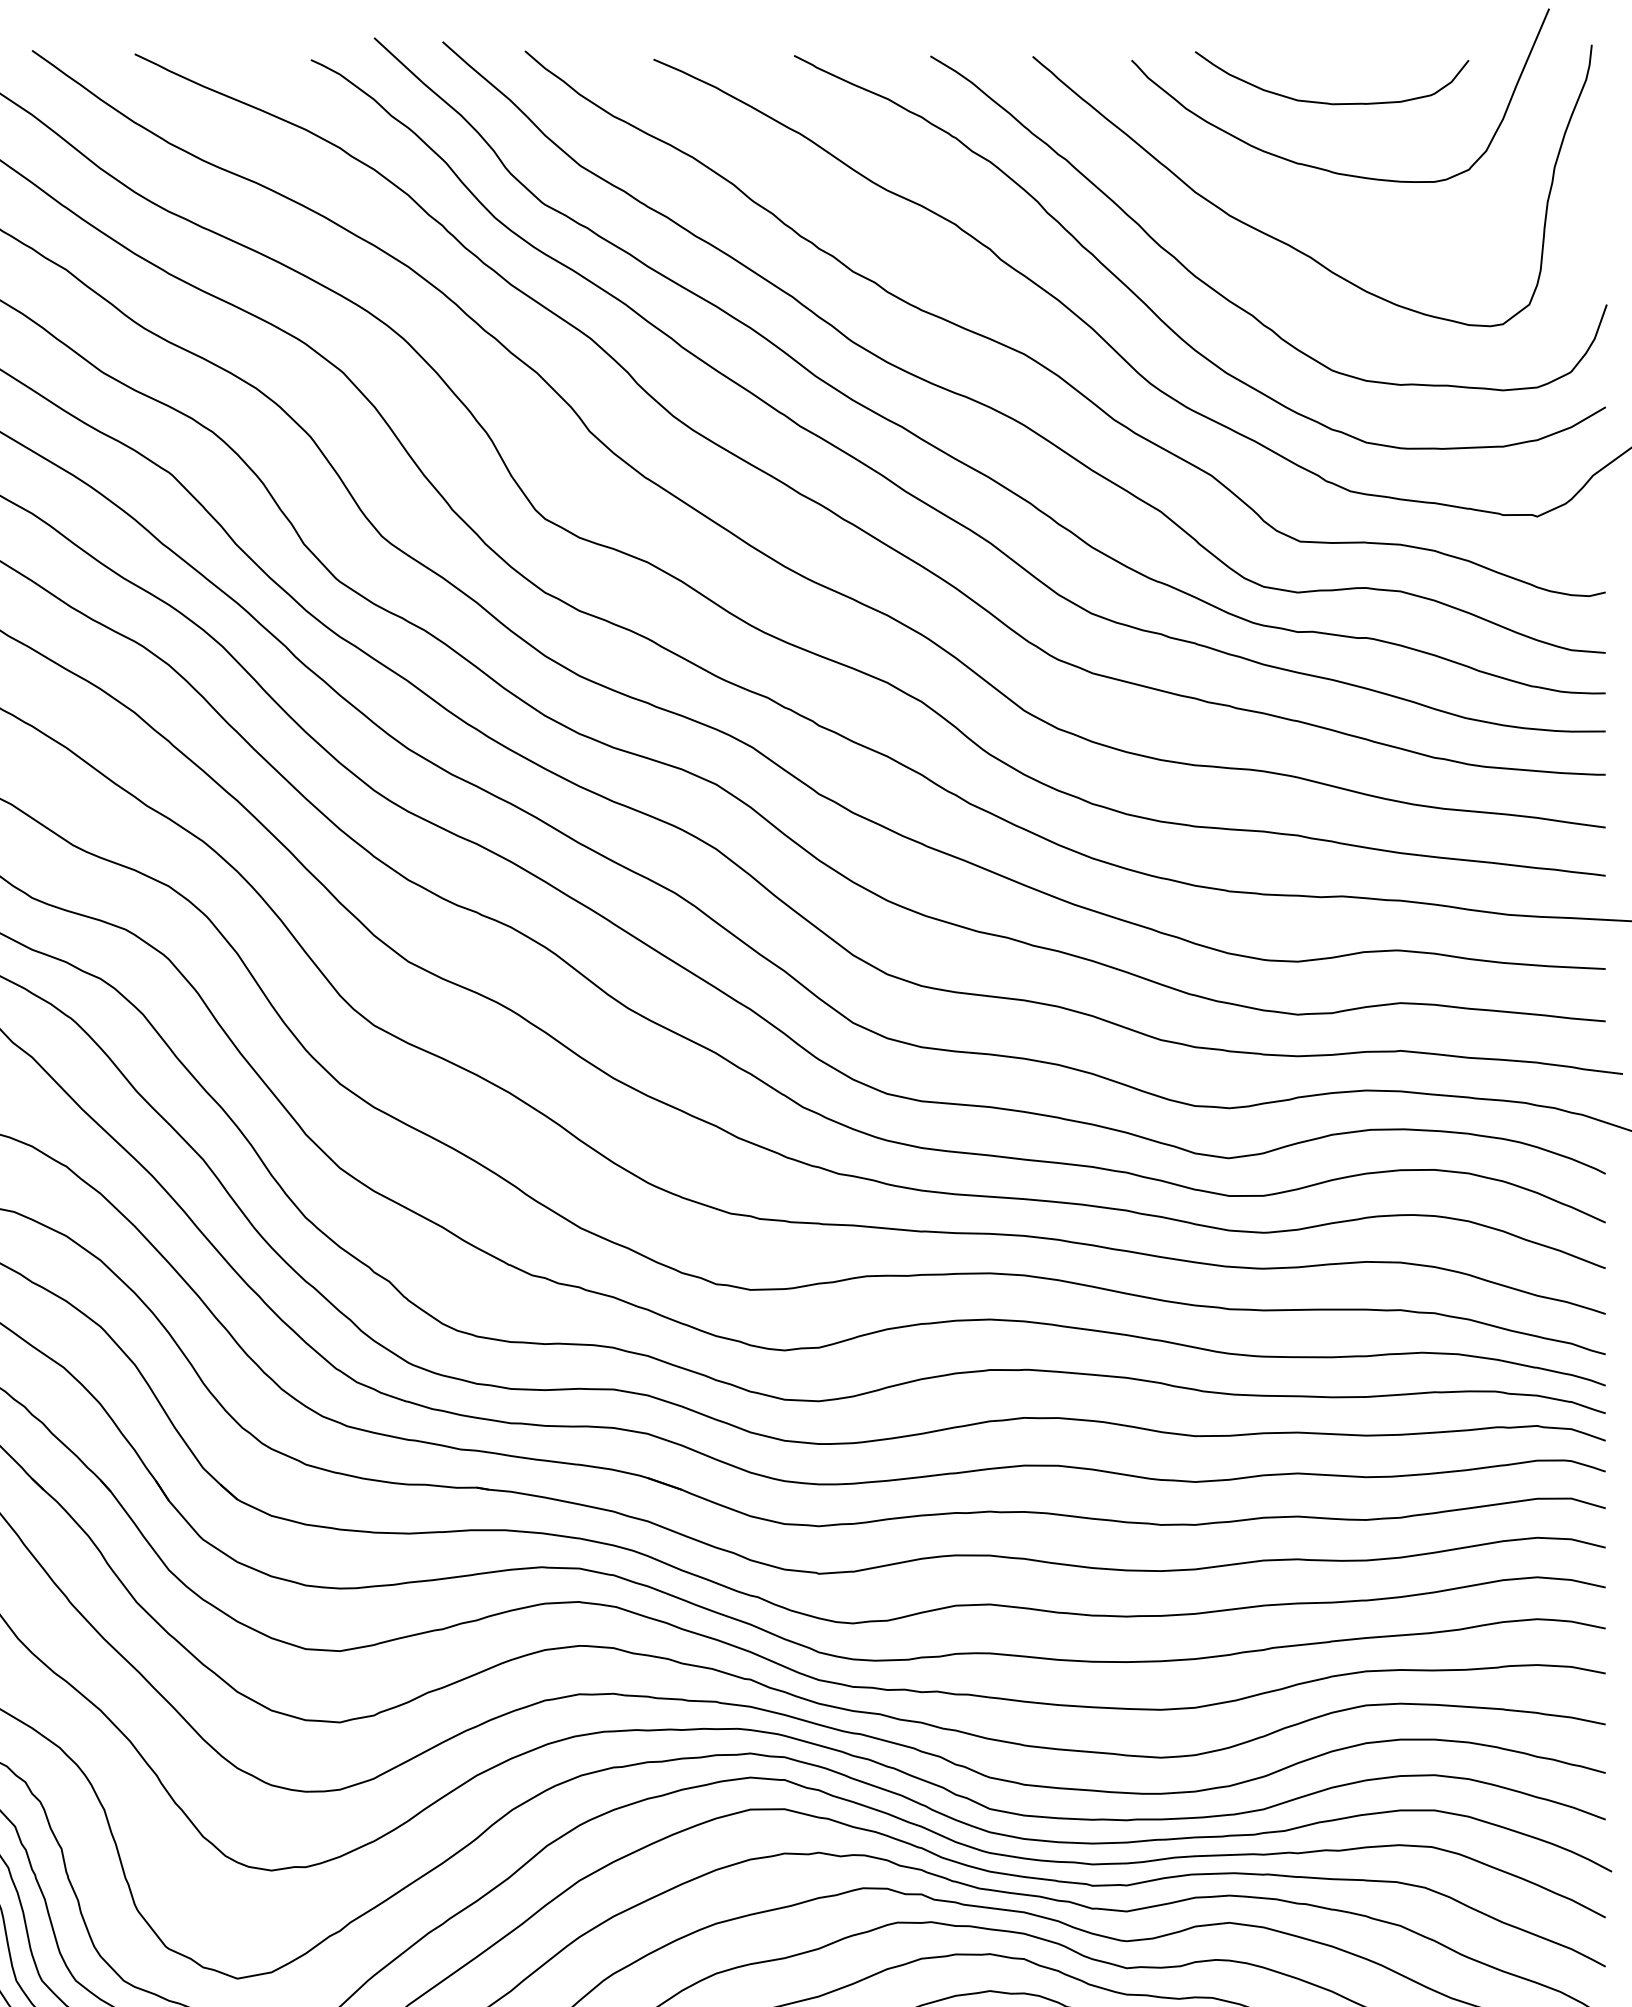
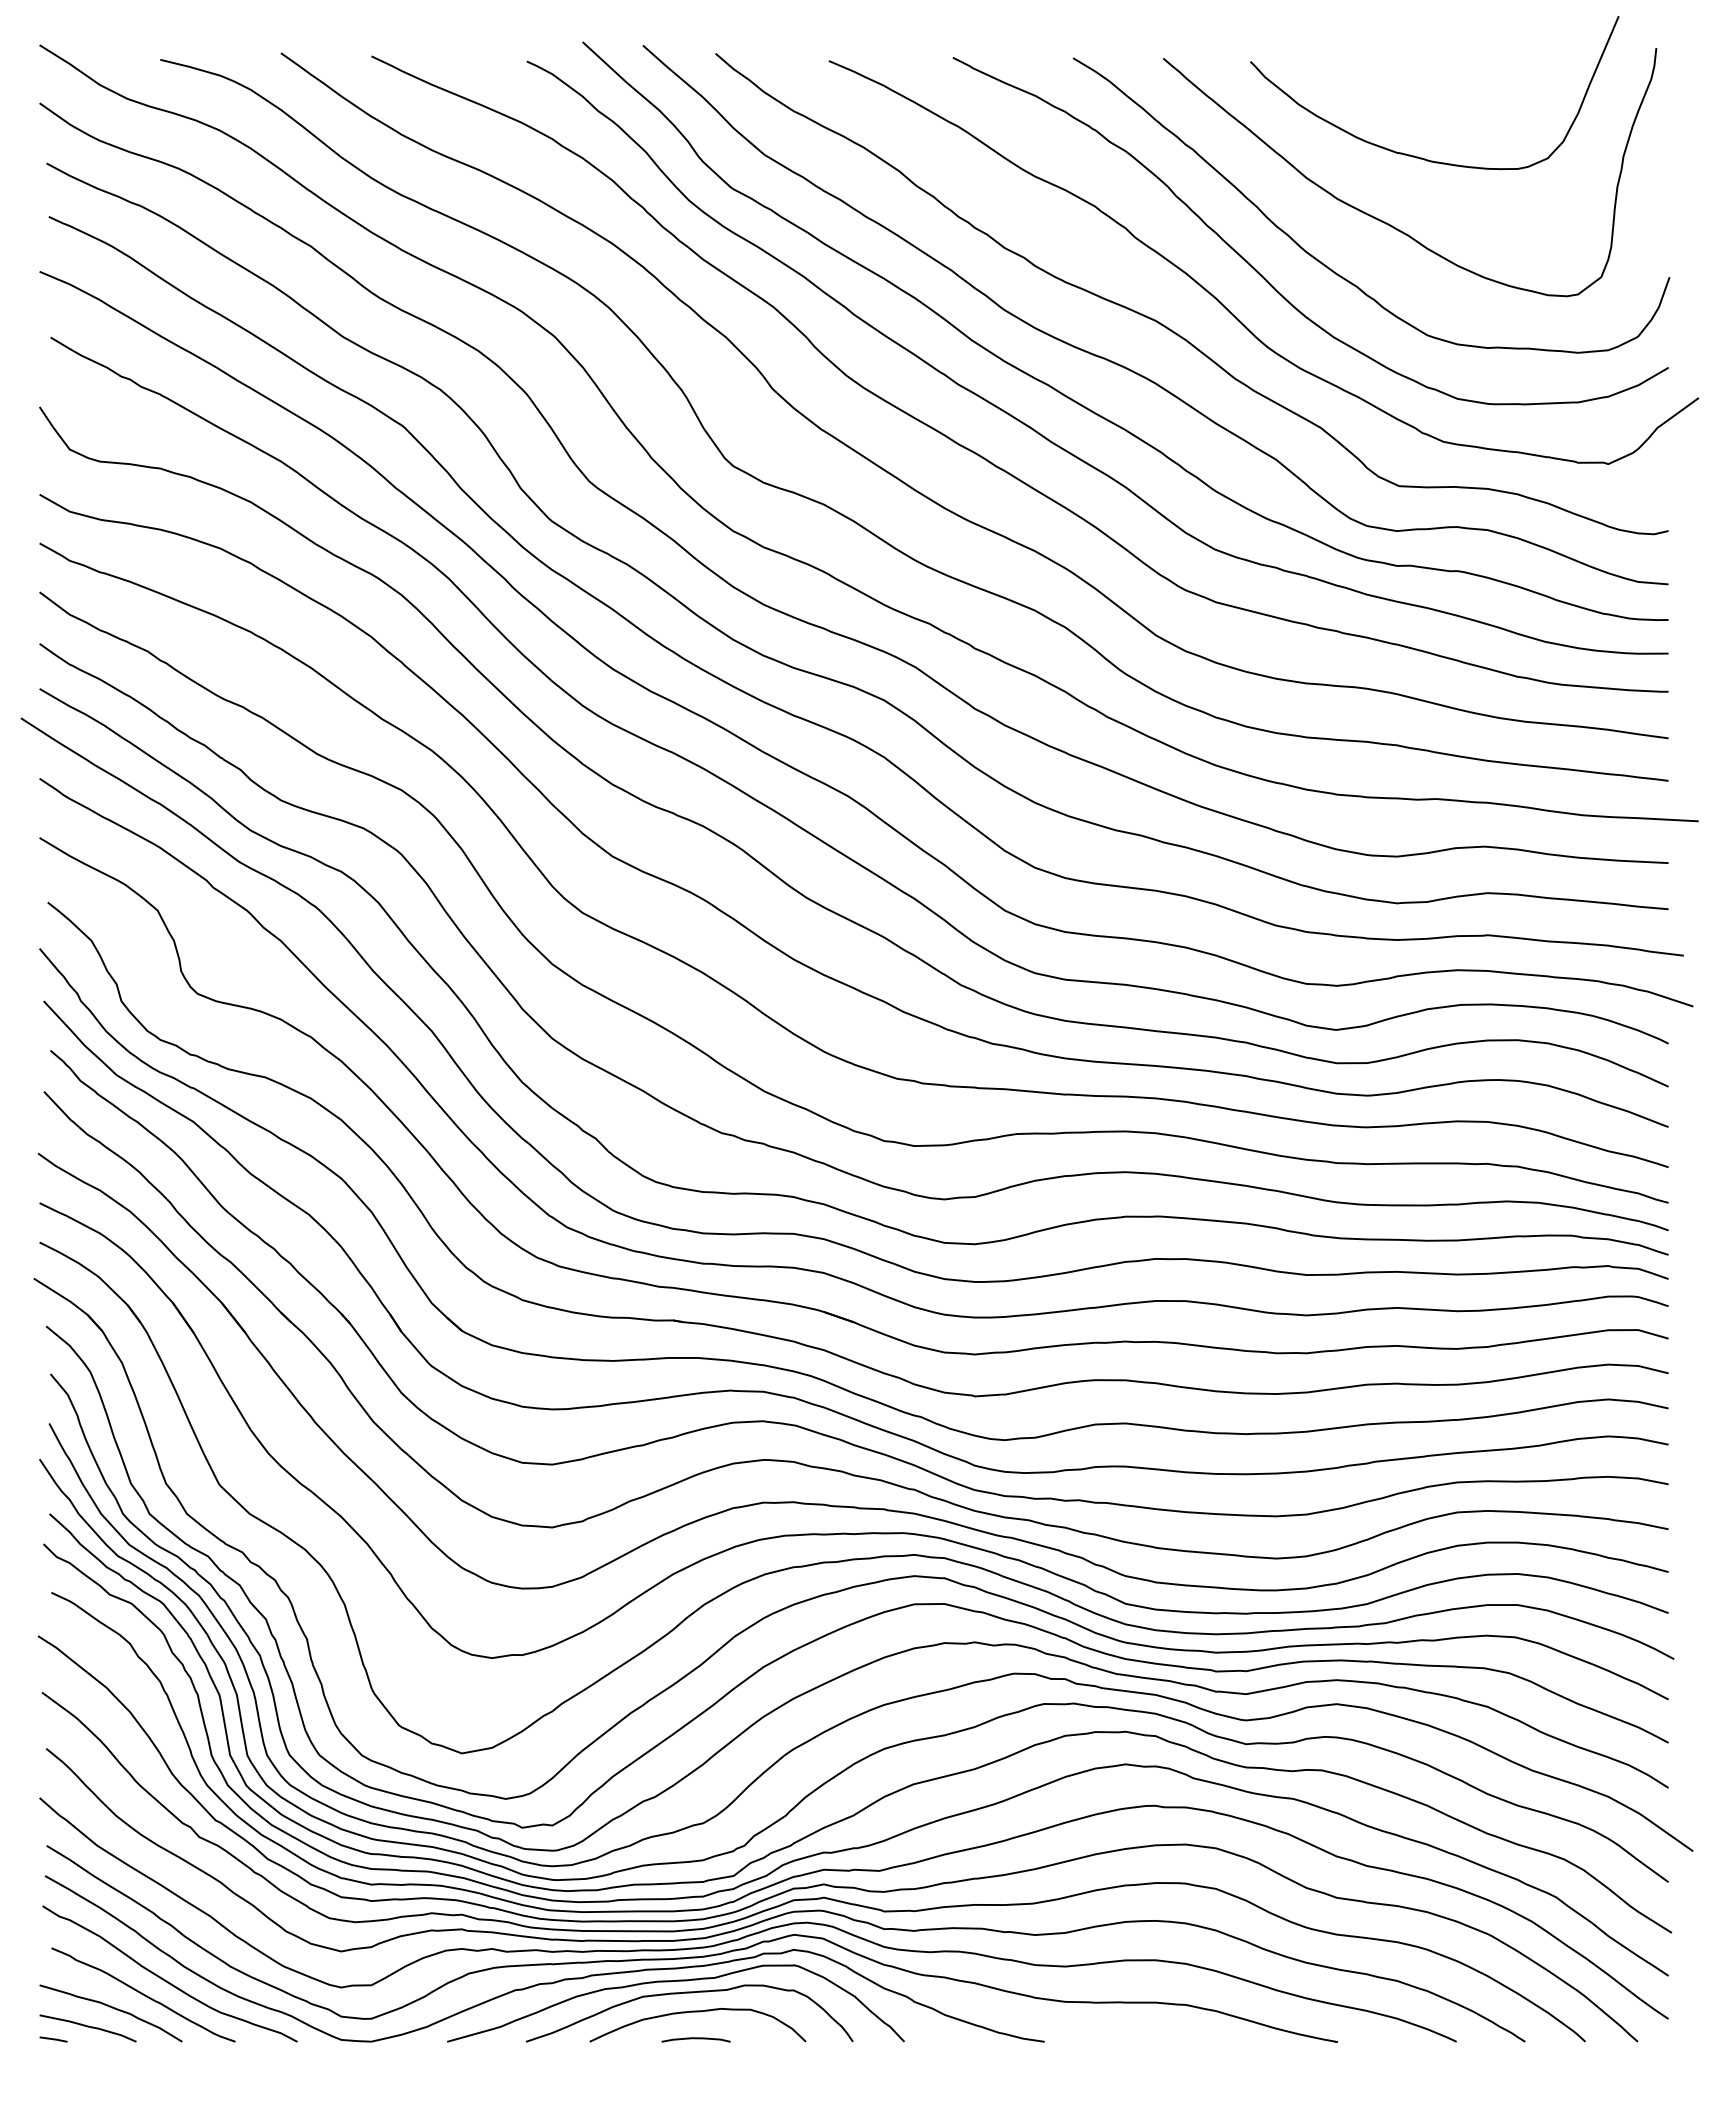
curve: (1326, 101) -> (1422, 98), removed

